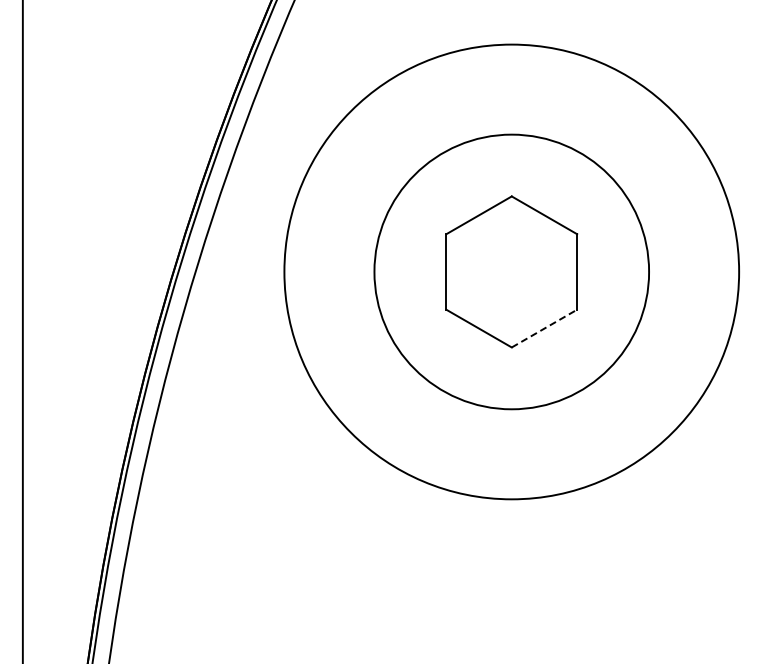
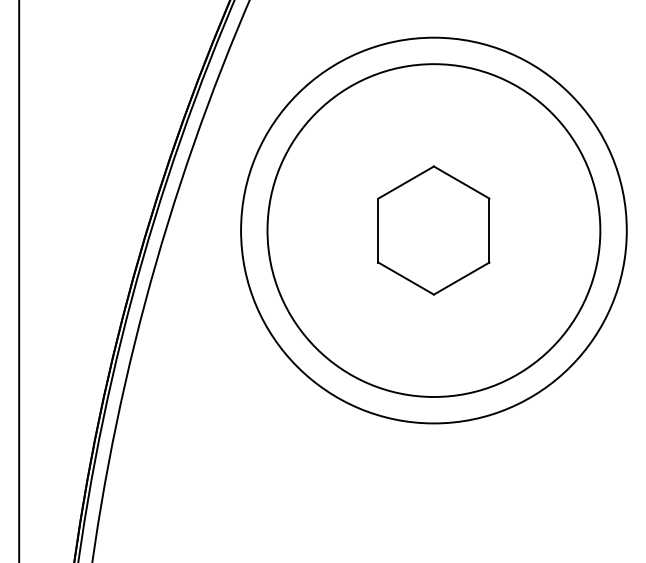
circle: (511, 271) -> (433, 230), size x1.43
line: (544, 328) -> (461, 278), dashed -> solid

